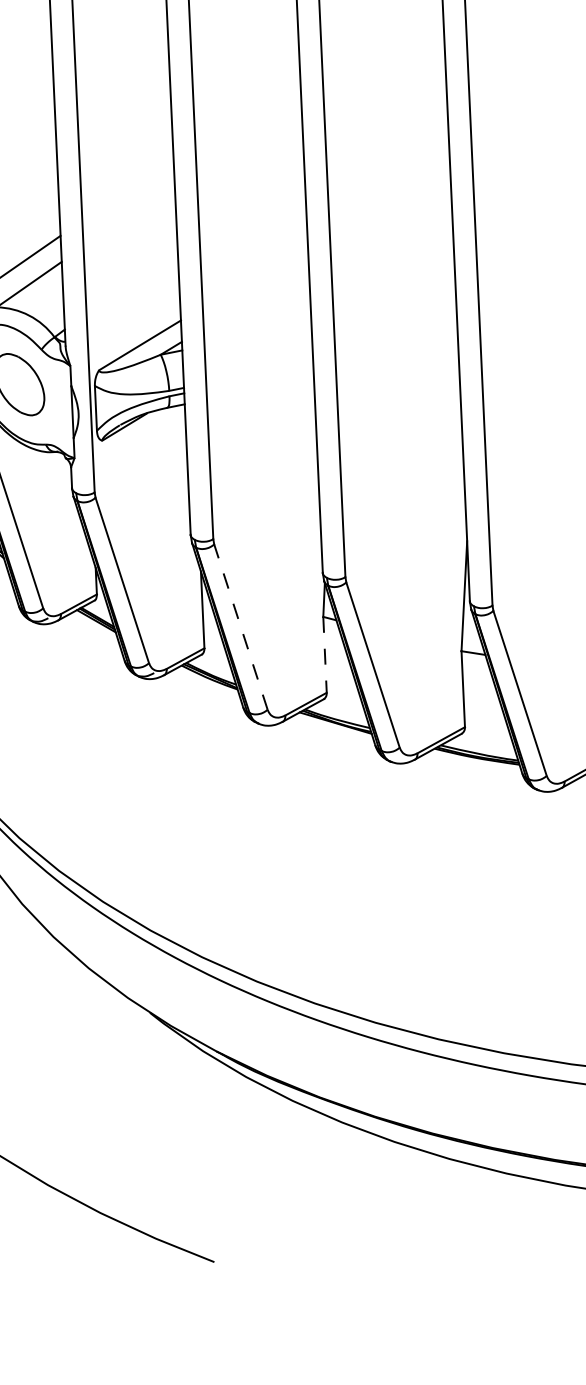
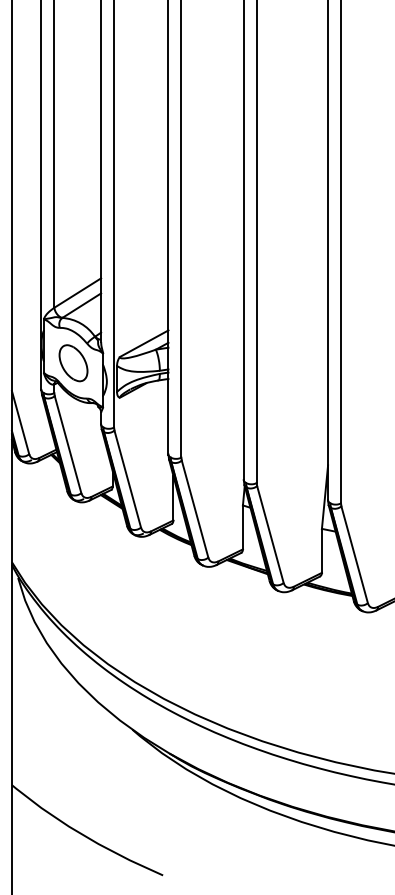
line: (239, 626) -> (194, 508), dashed -> solid
line: (324, 655) -> (242, 527), dashed -> solid

